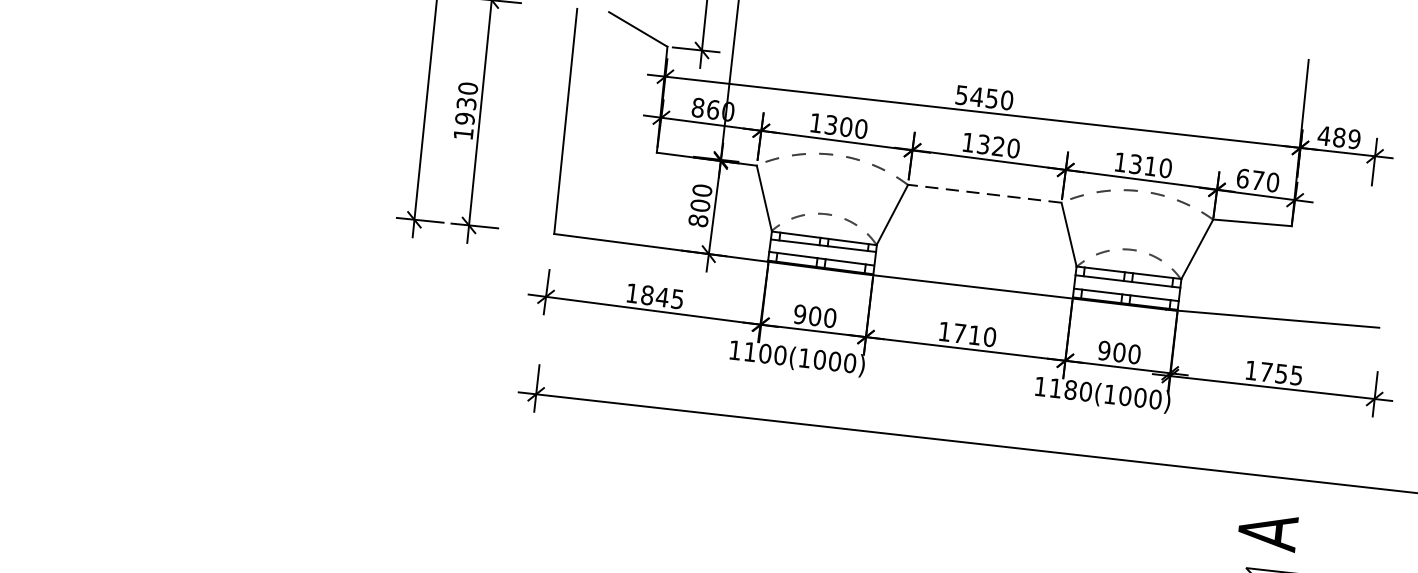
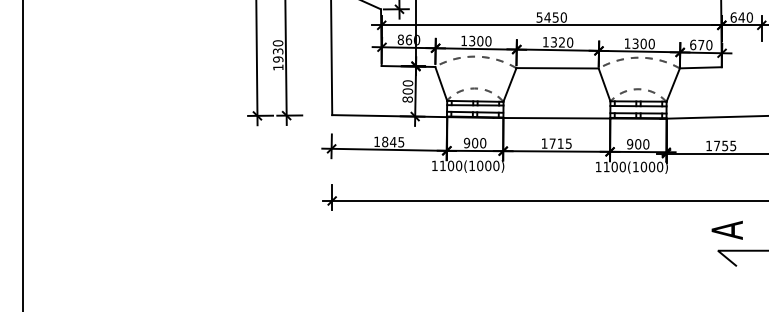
text: (1338, 137) -> (741, 17), 489 -> 640
text: (1150, 165) -> (643, 43), 1310 -> 1300
line: (982, 193) -> (556, 68), dashed -> solid
text: (989, 336) -> (568, 143), 1710 -> 1715
text: (1070, 389) -> (614, 166), 1180(1000) -> 1100(1000)

